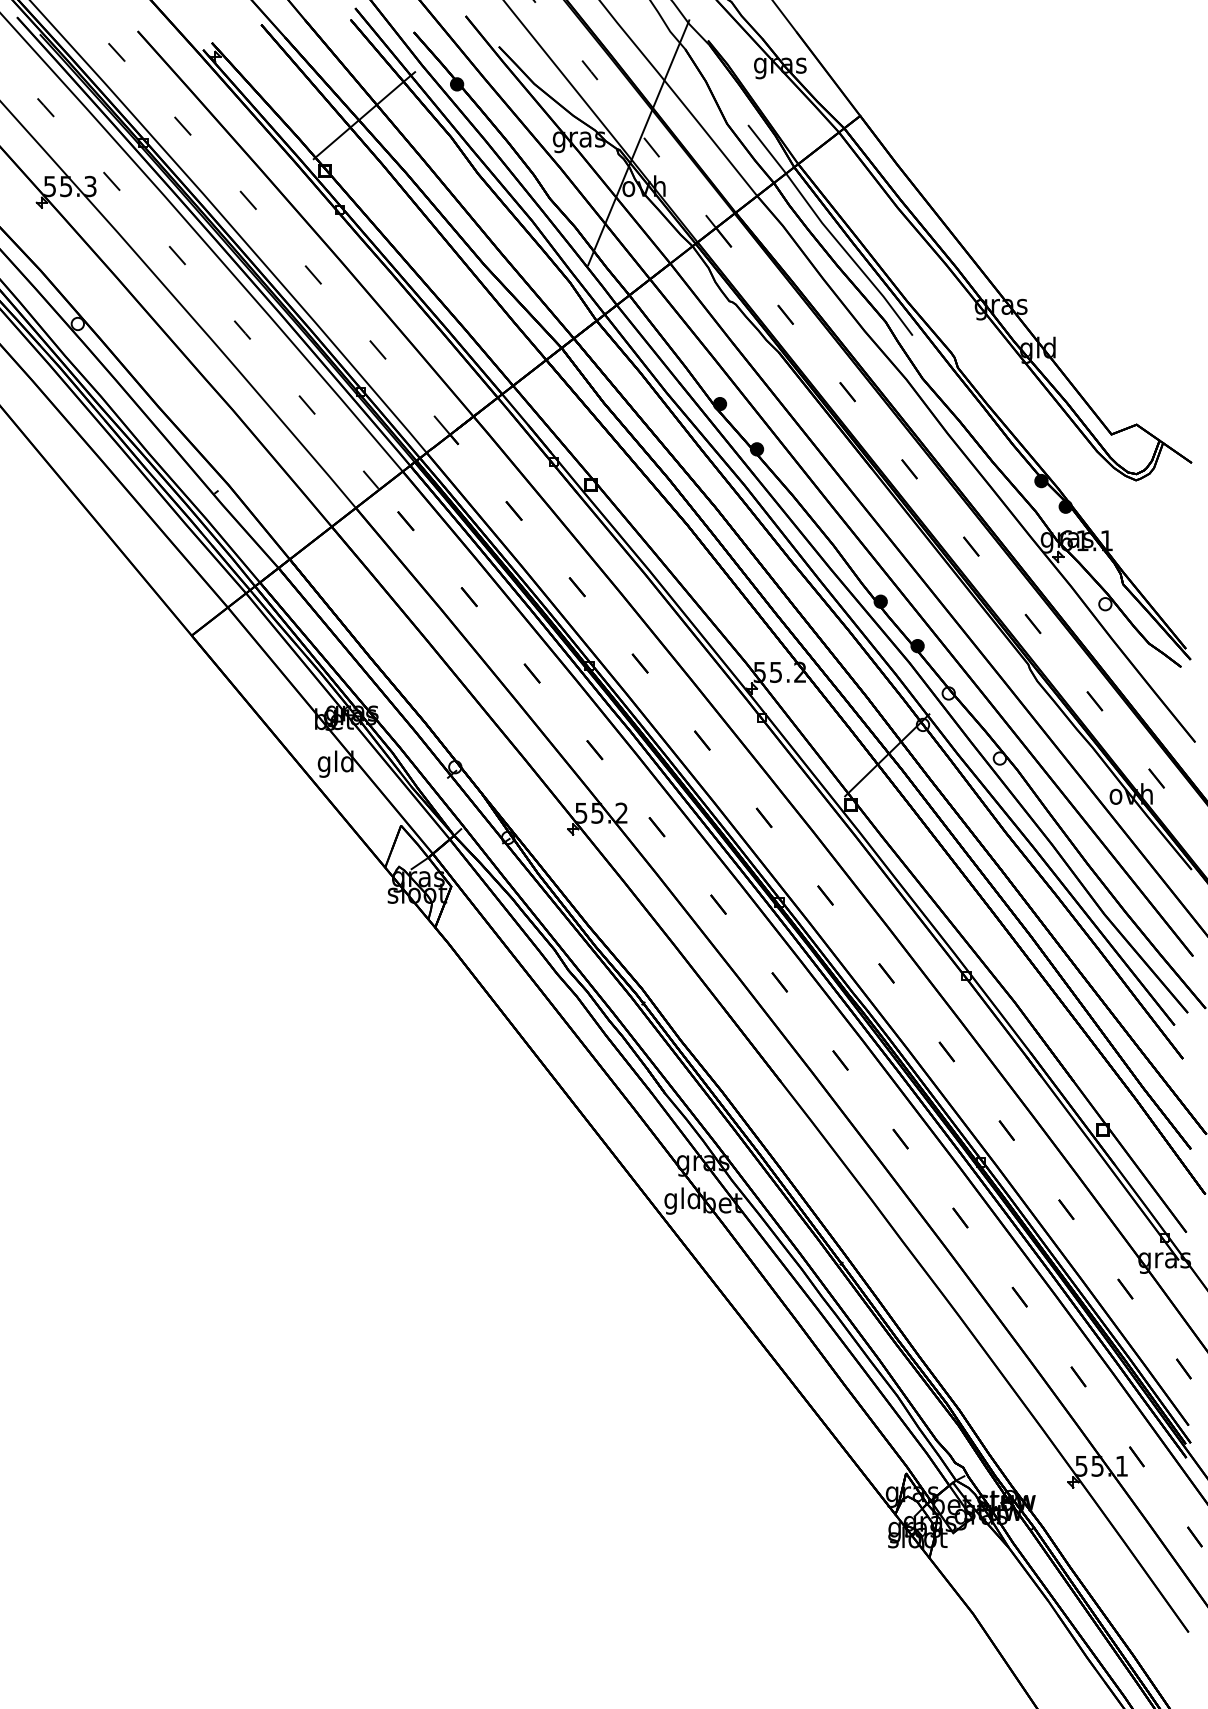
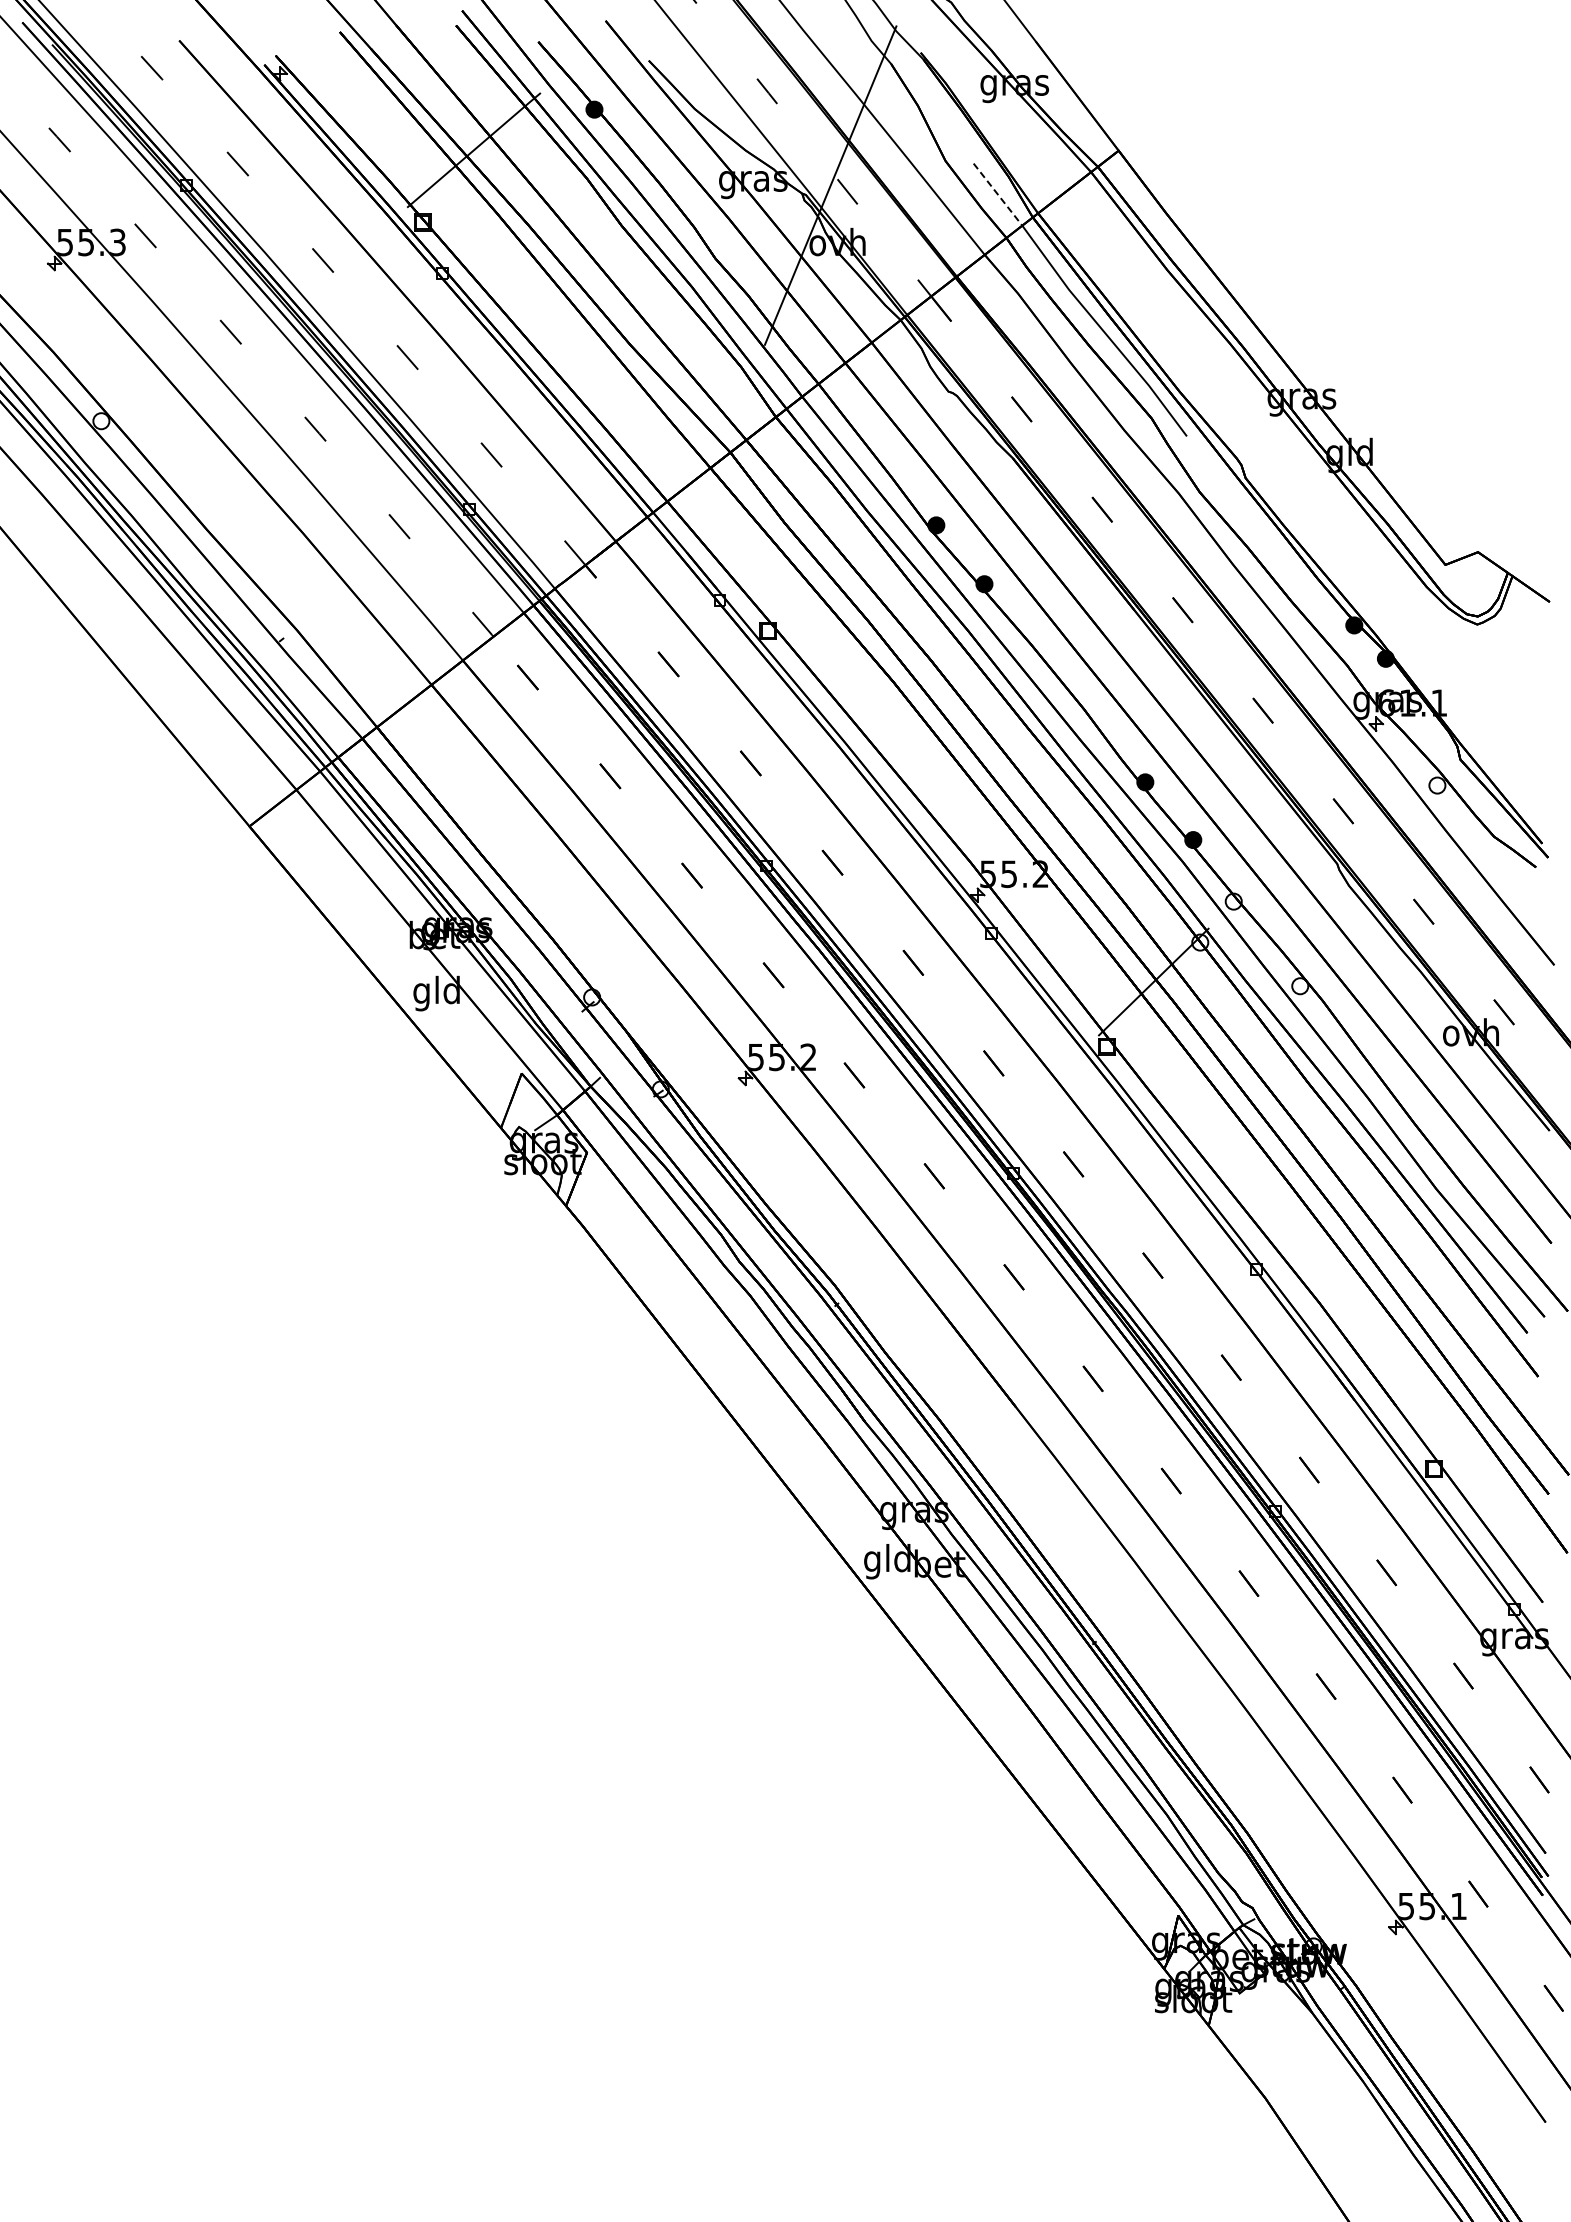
line: (767, 150) -> (998, 195), solid -> dashed

